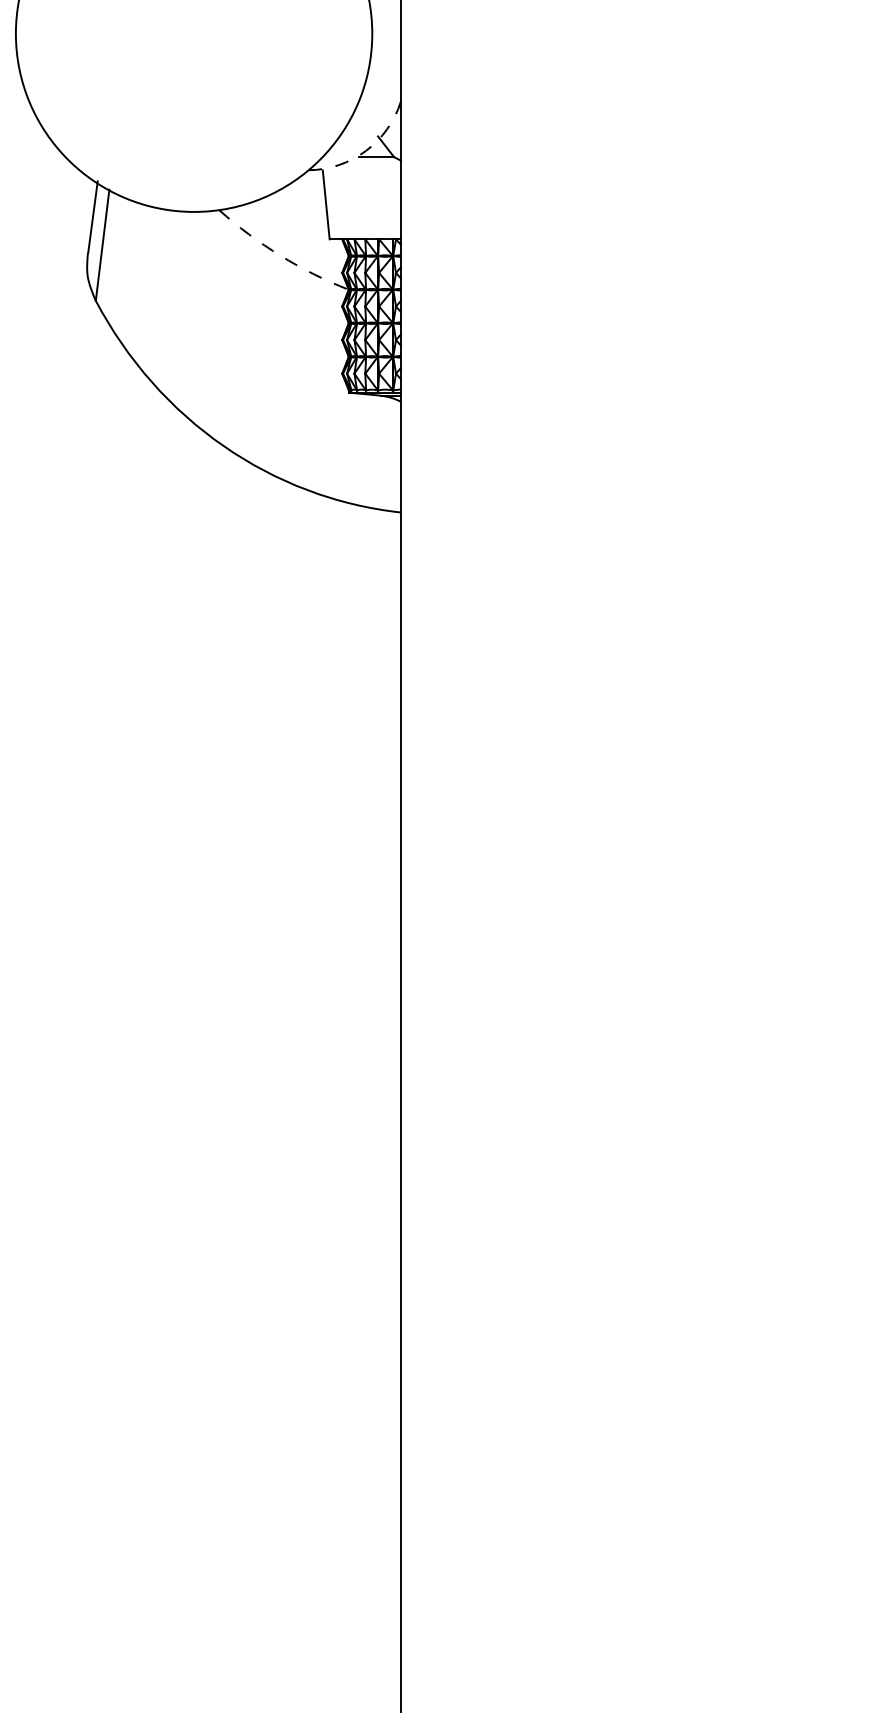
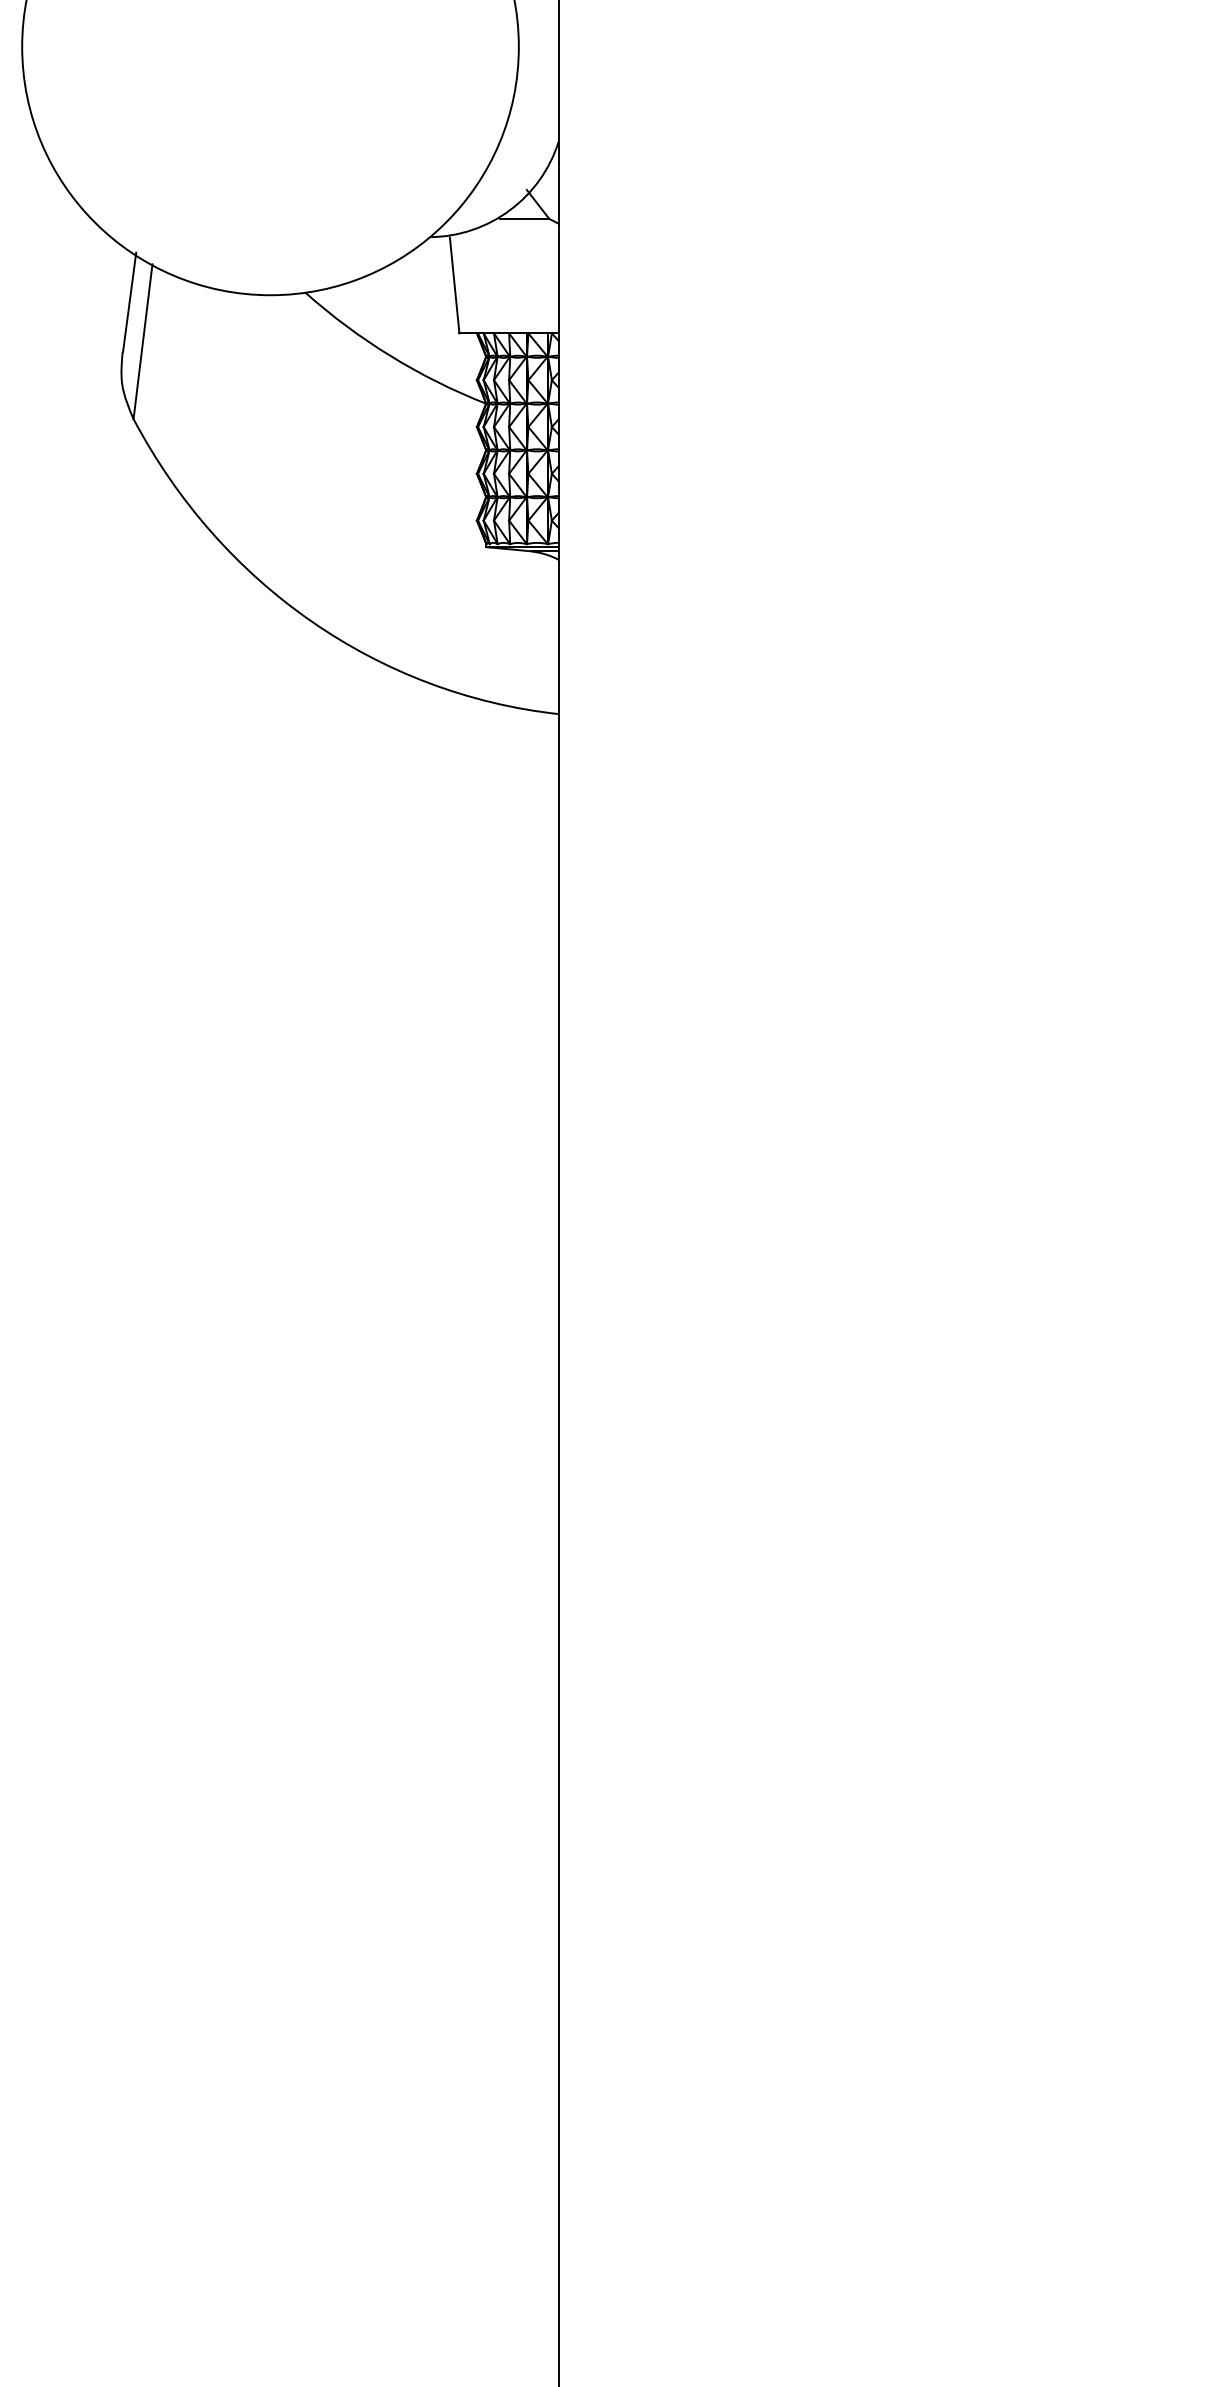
arc: (365, 150) -> (509, 209), dashed -> solid
arc: (280, 255) -> (390, 355), dashed -> solid

